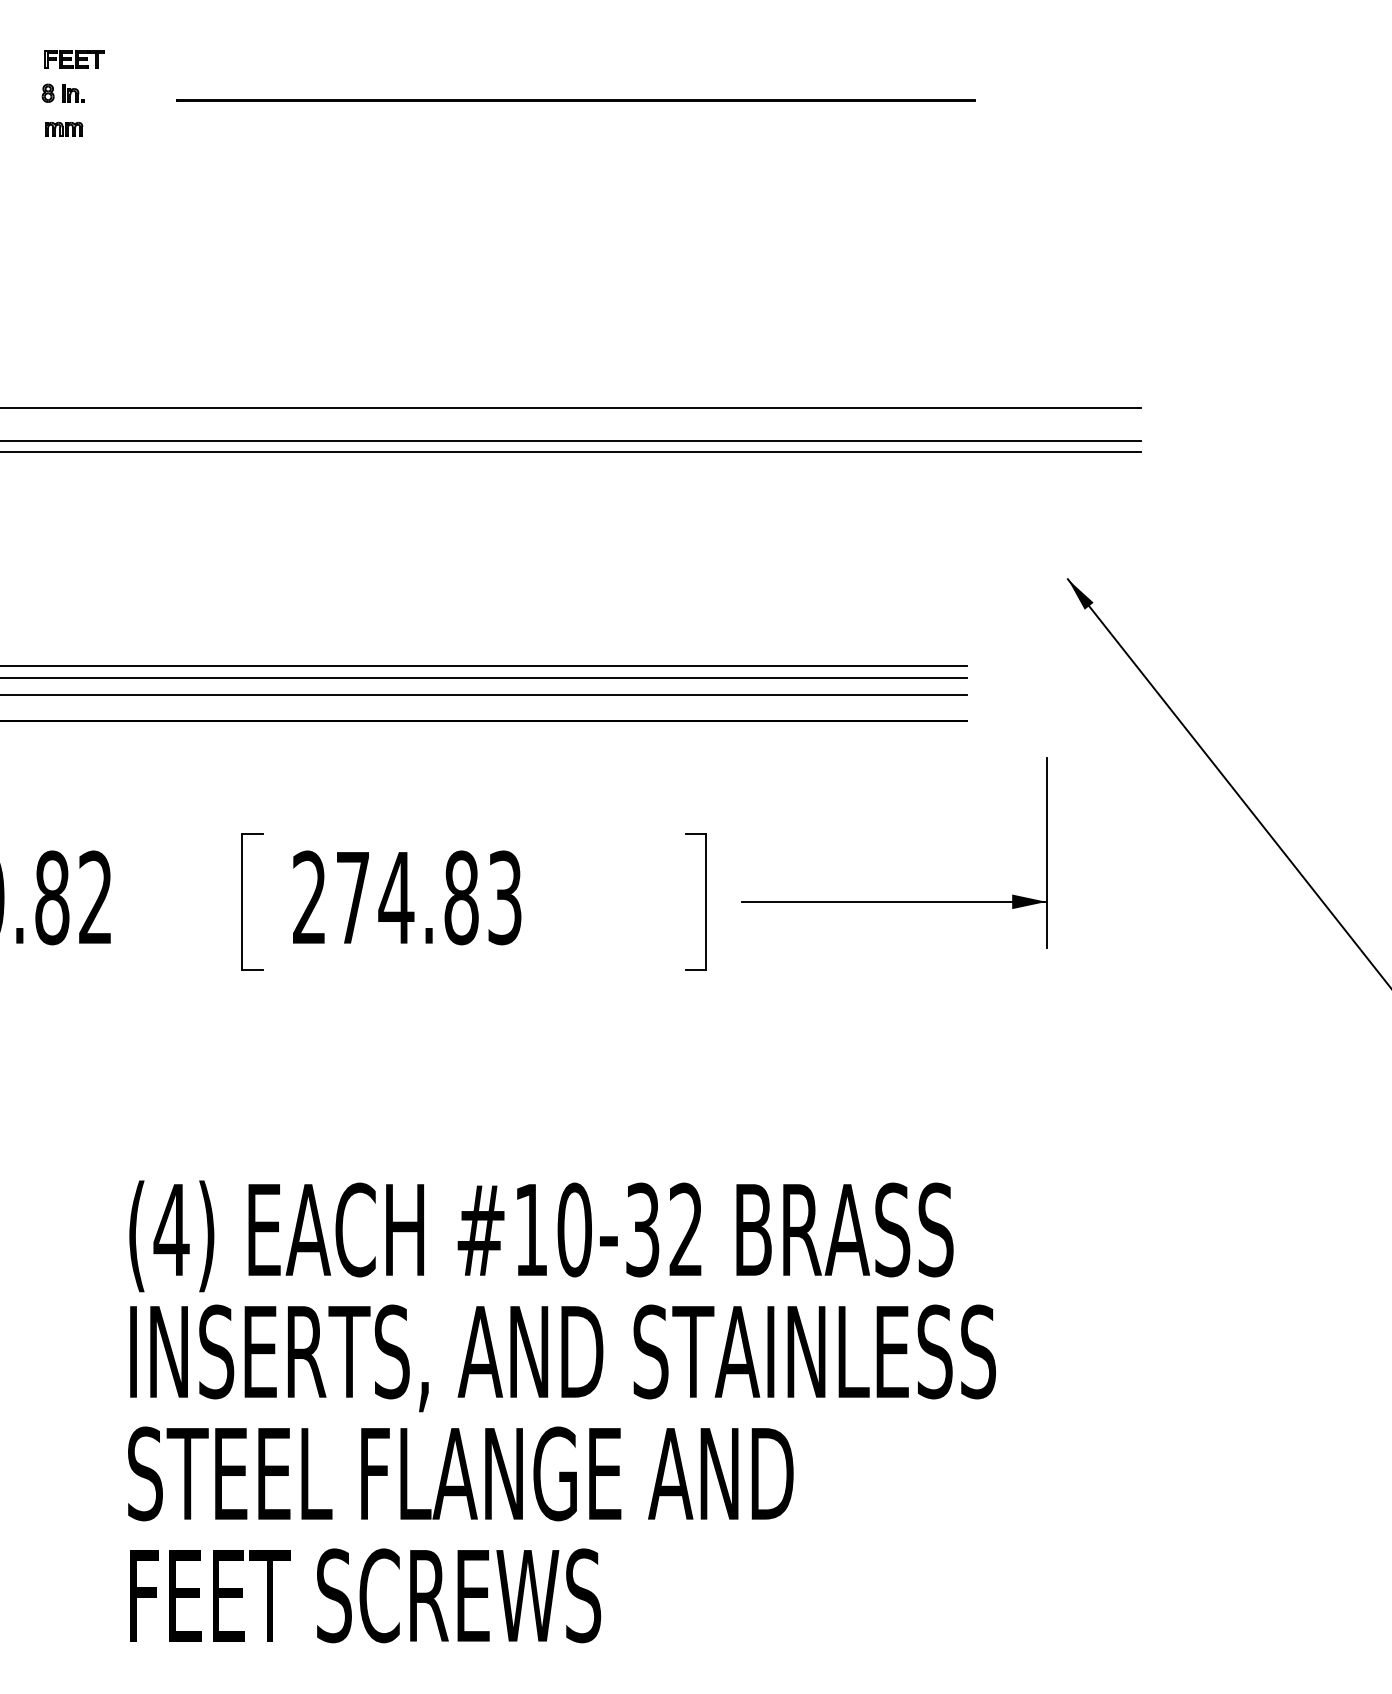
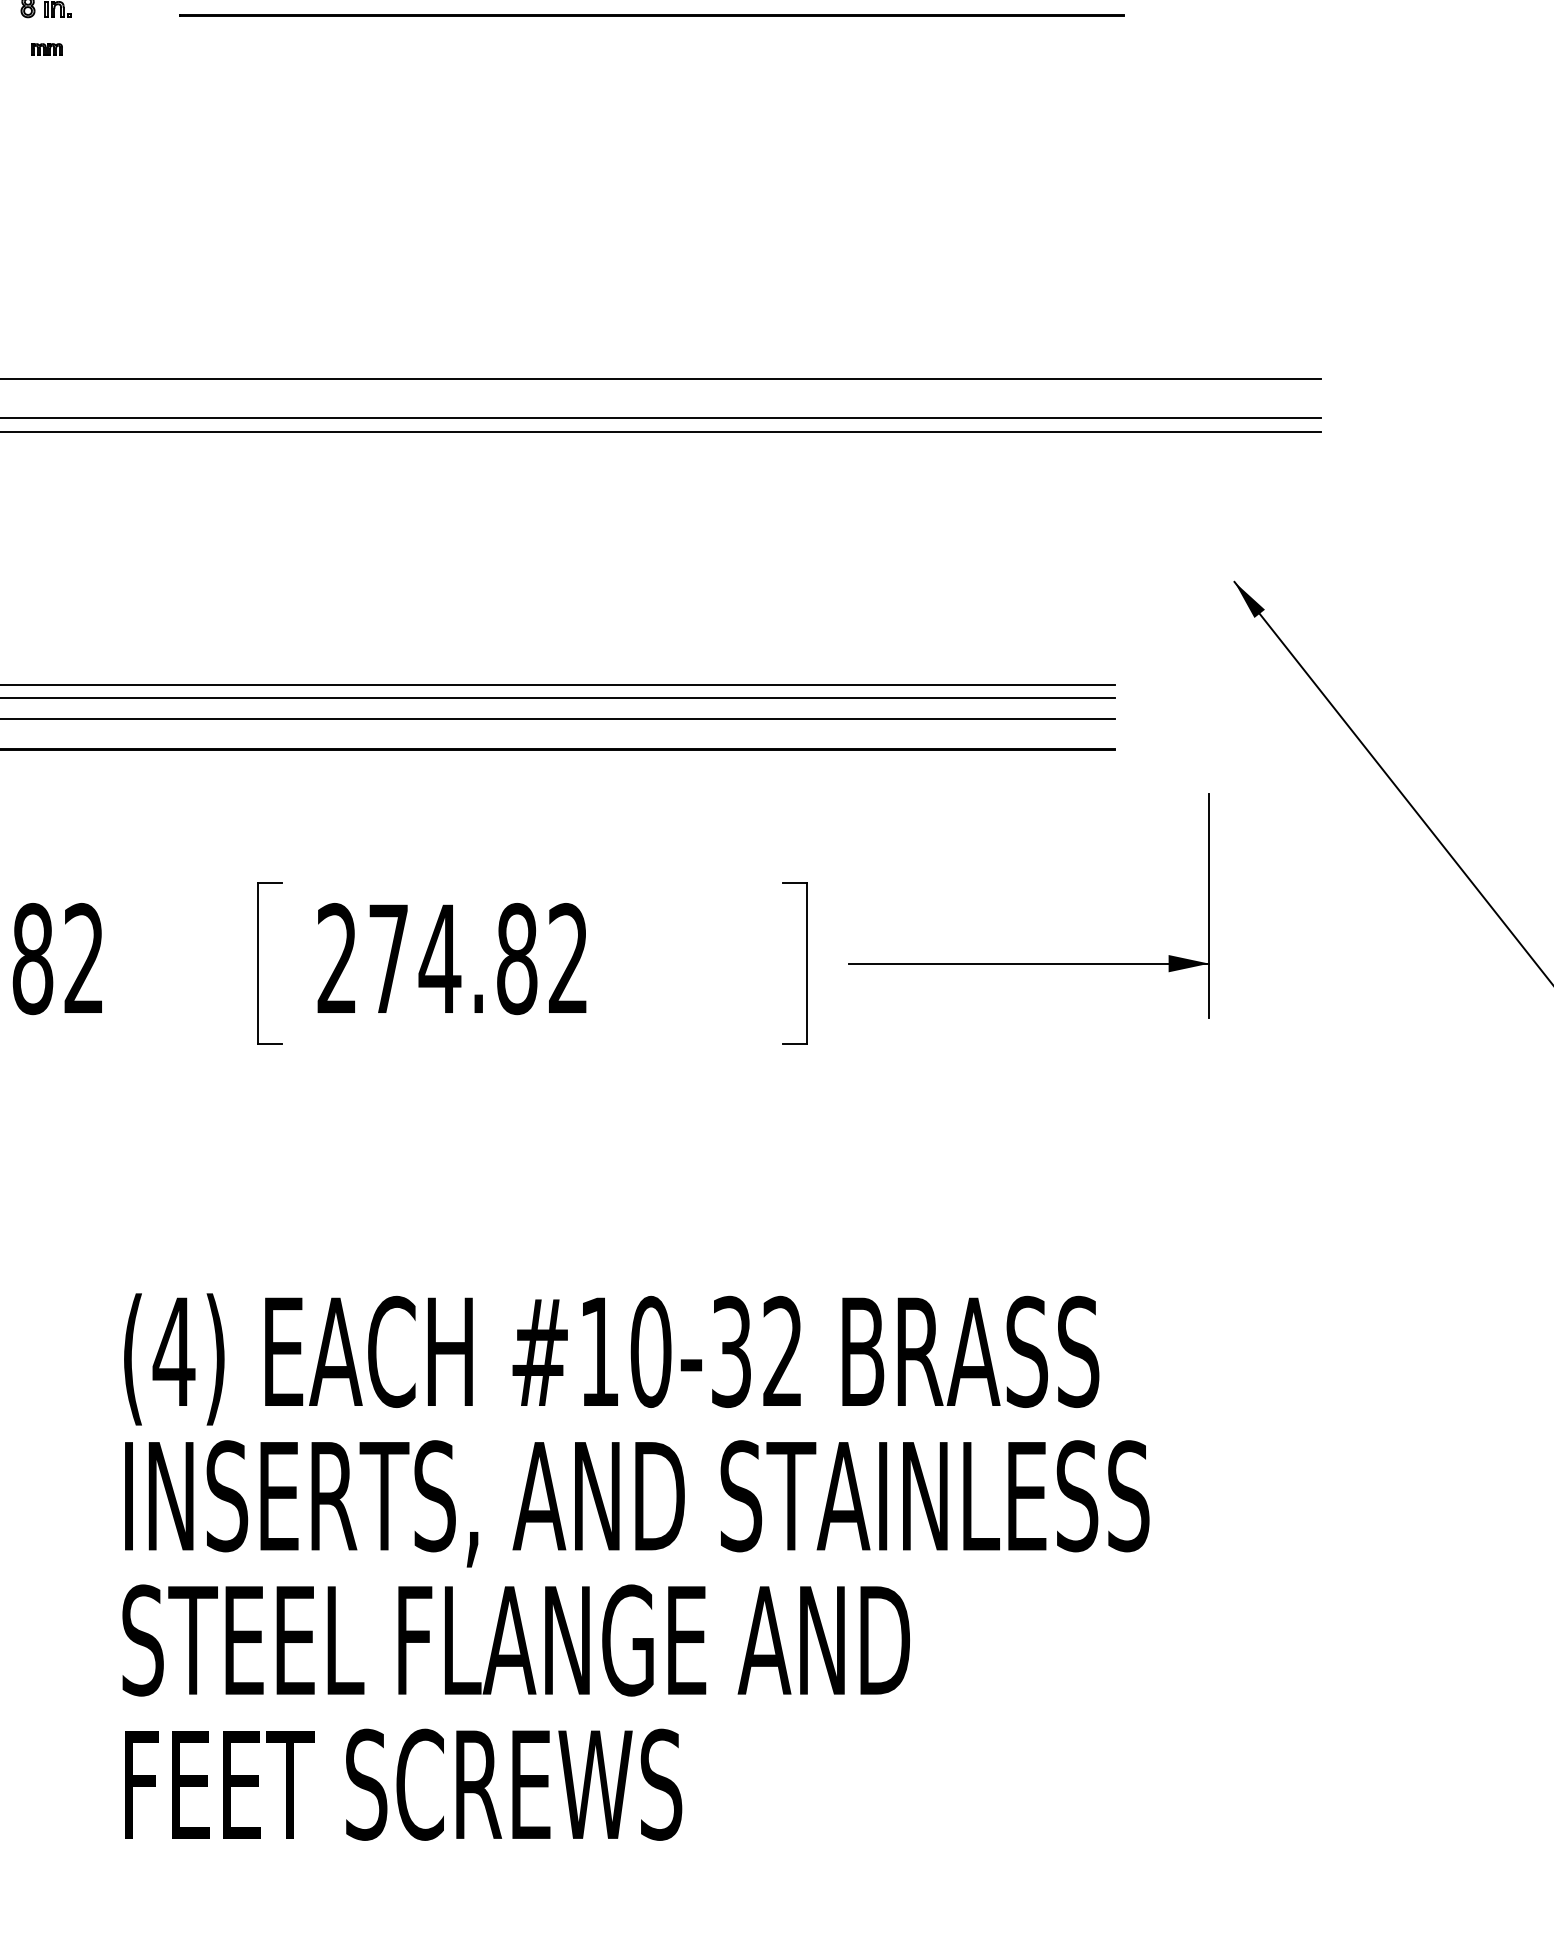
part: (64, 128) -> (47, 48), size x0.7
text: (504, 897) -> (567, 958), 274.83 -> 274.82

